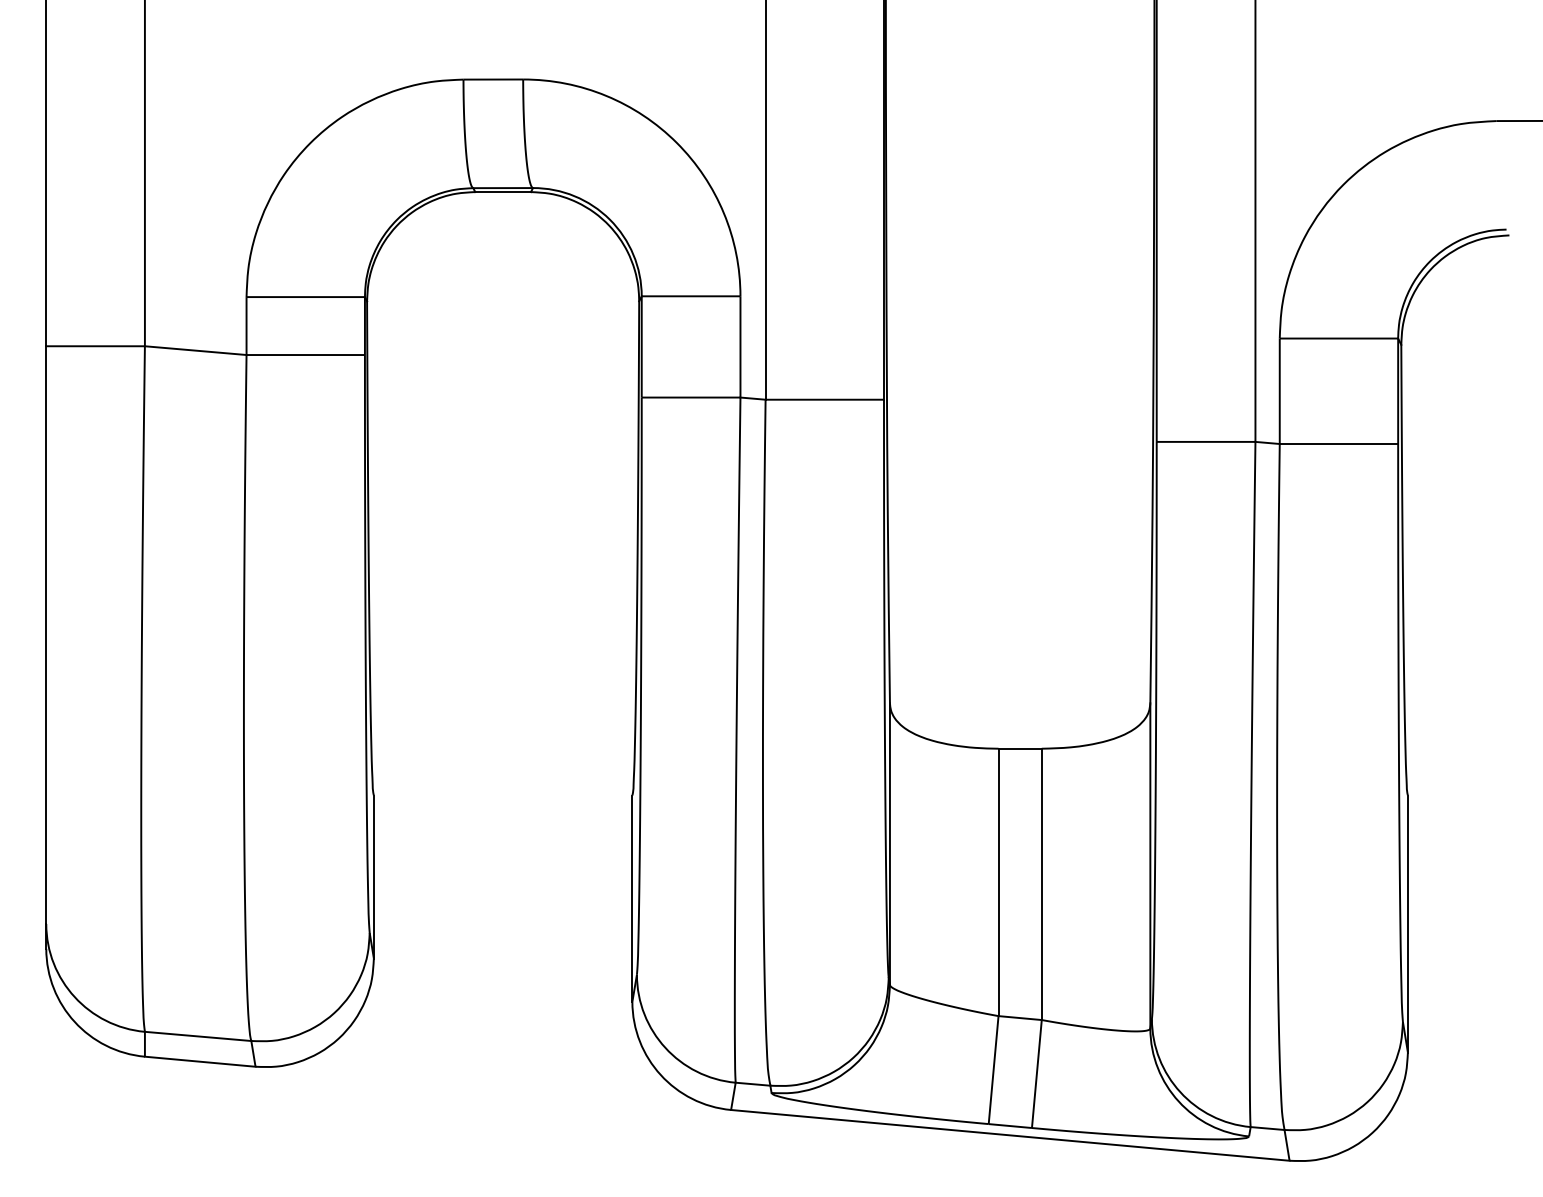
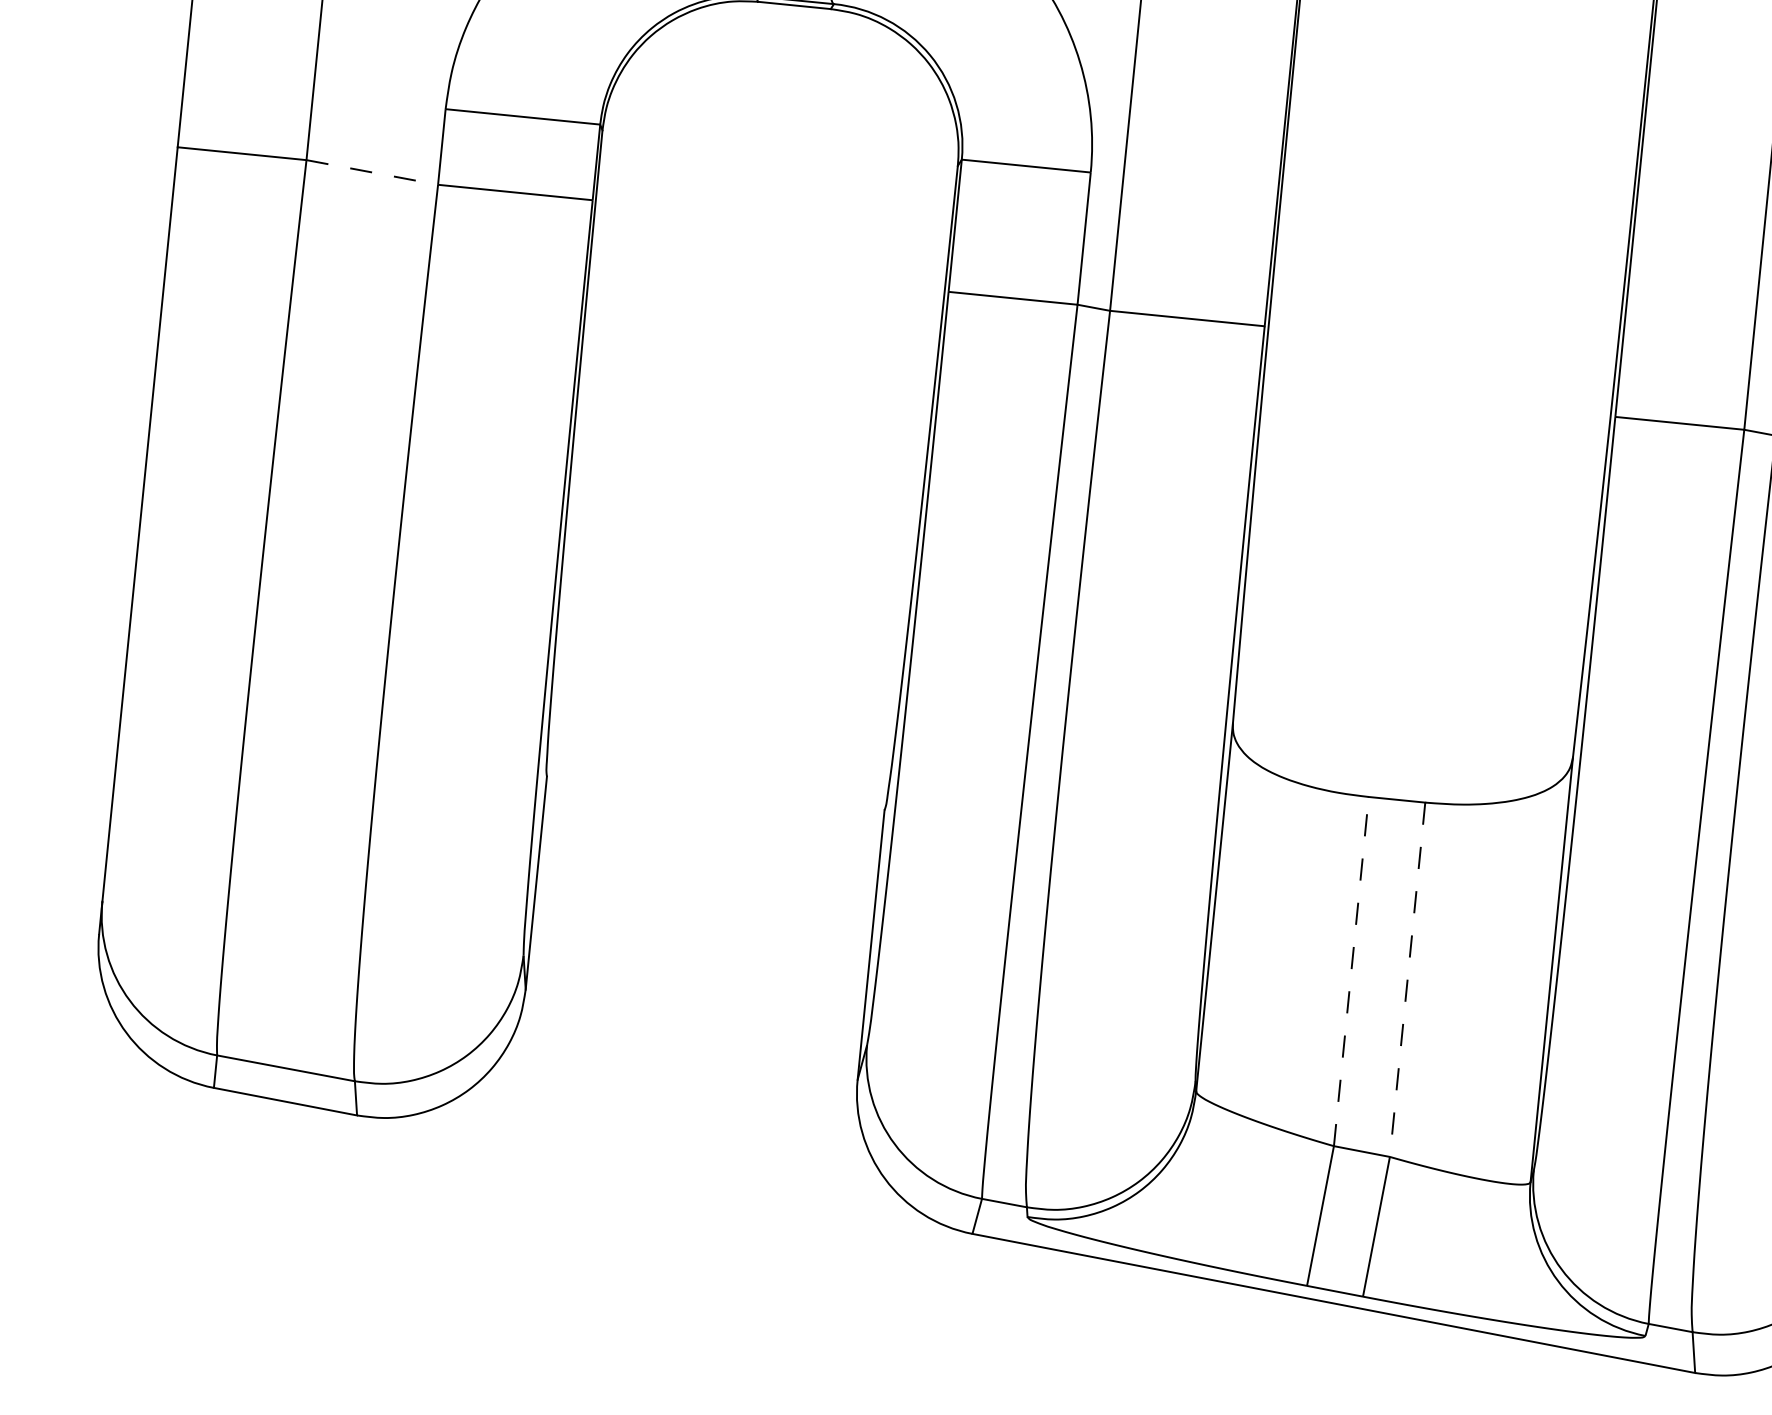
line: (196, 350) -> (373, 172), solid -> dashed
line: (998, 882) -> (1351, 971), solid -> dashed
line: (1041, 884) -> (1407, 979), solid -> dashed

